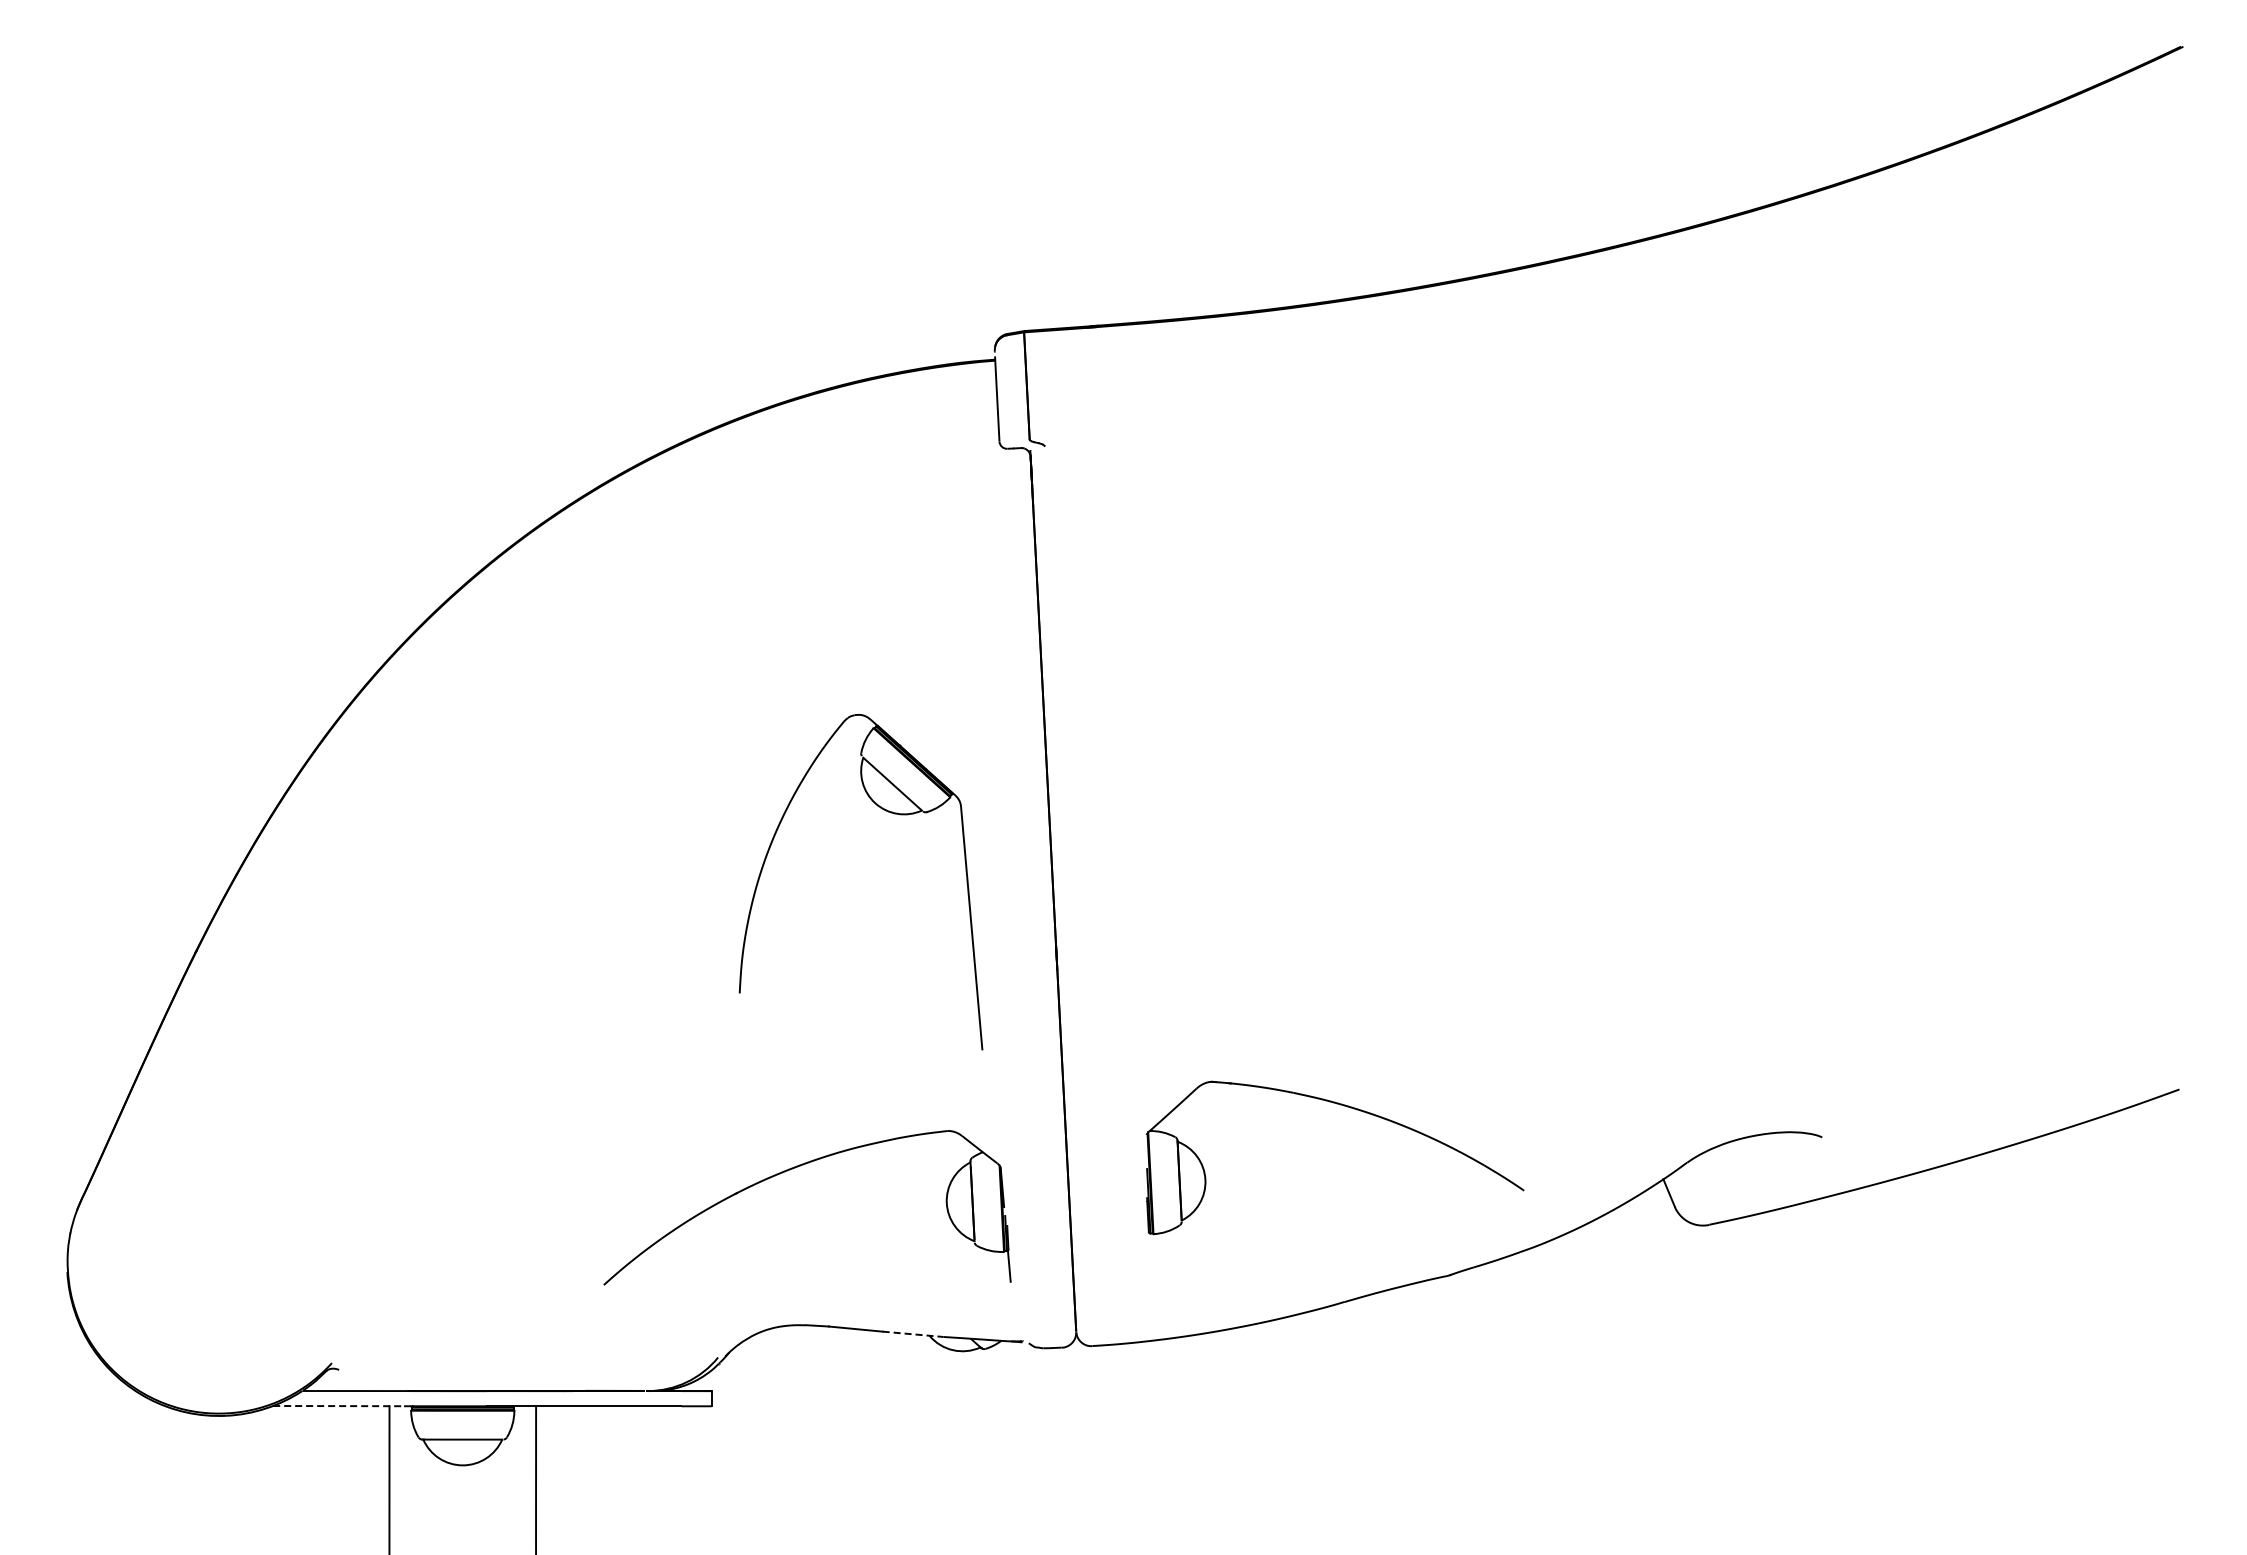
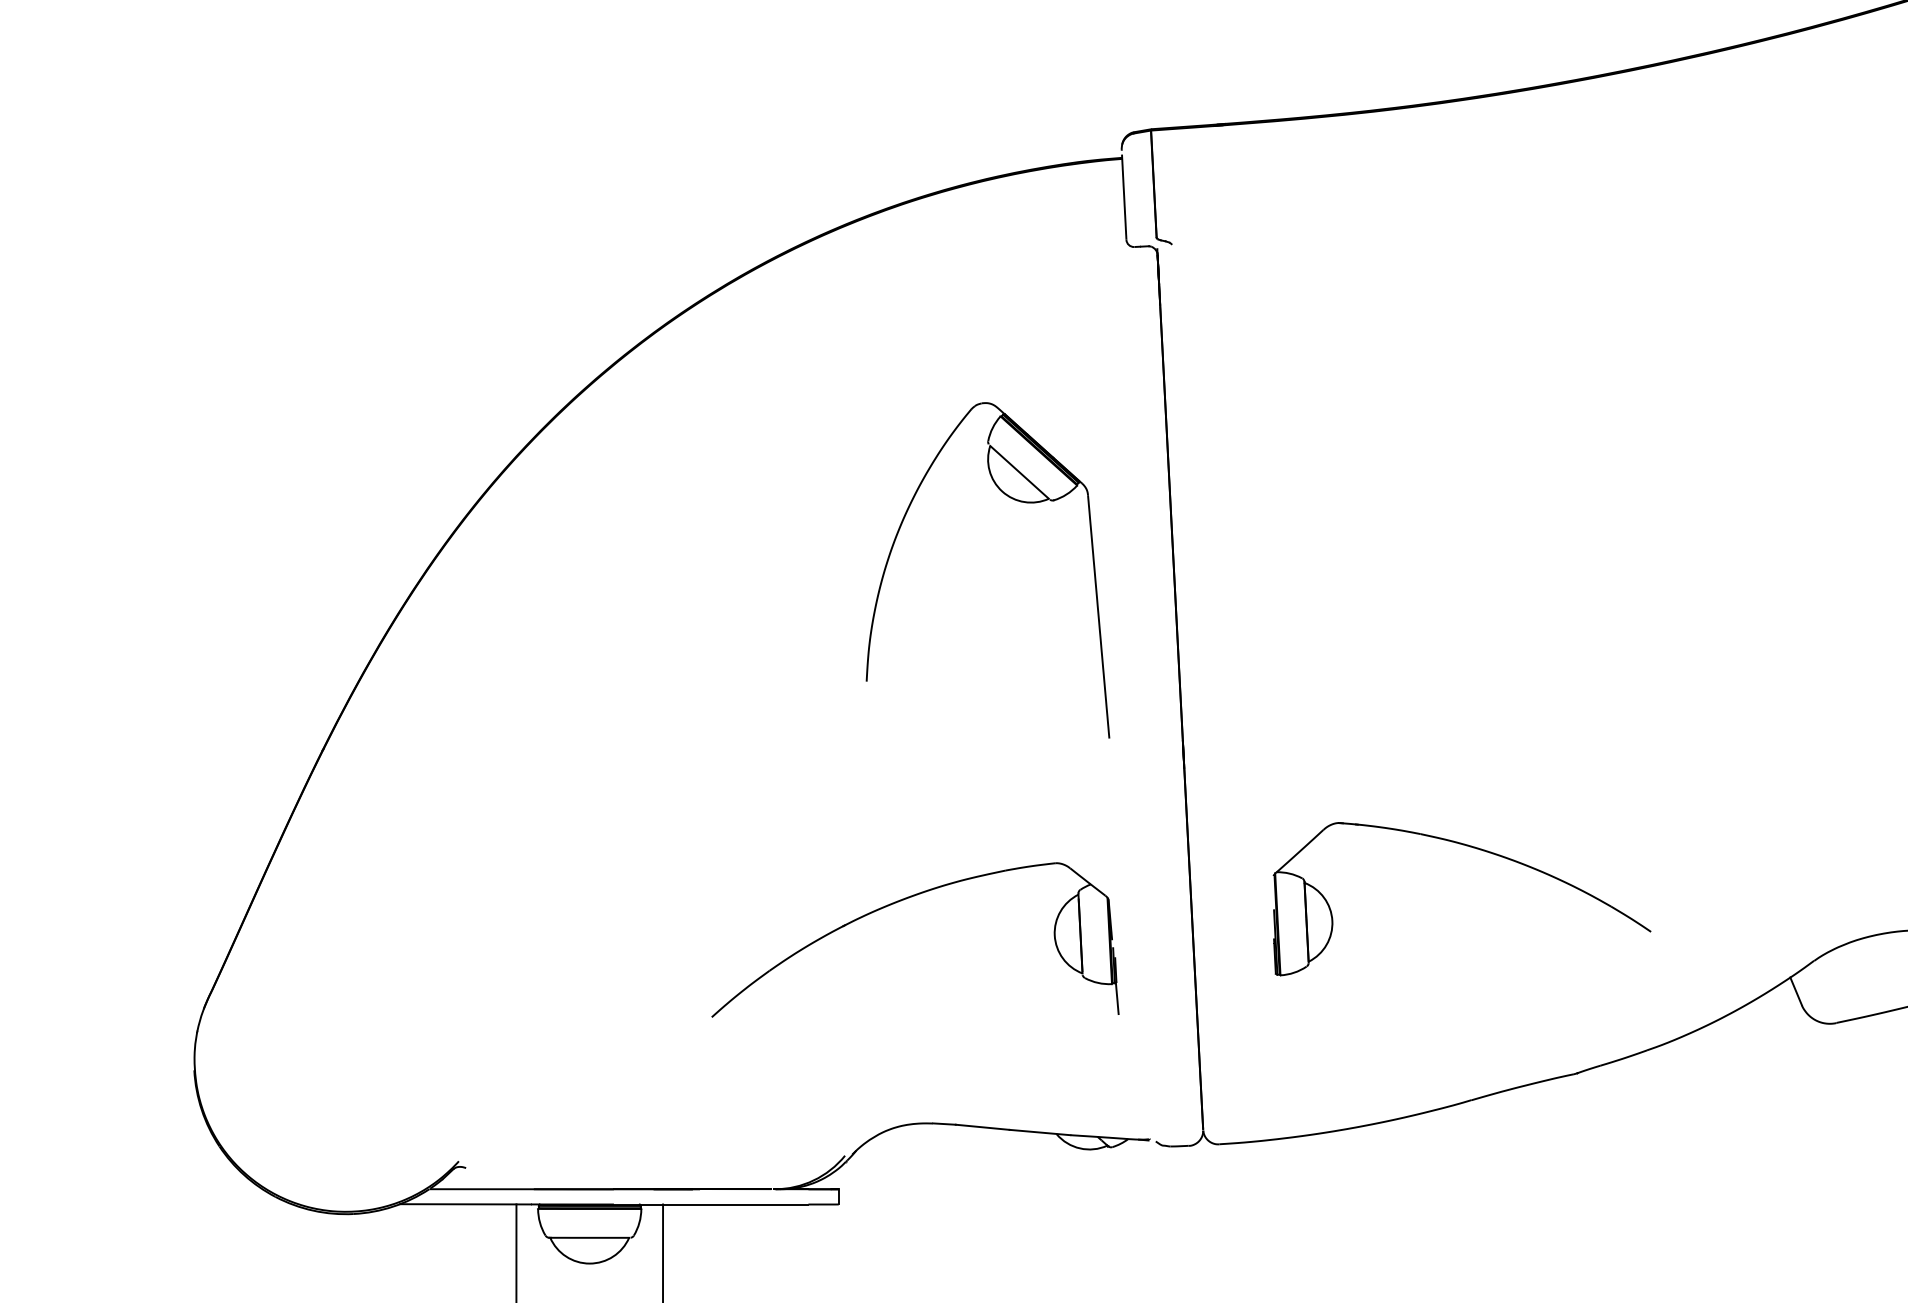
part: (885, 811) -> (1012, 499), moved
part: (1350, 1108) -> (1477, 849), moved
part: (790, 1170) -> (898, 902), moved
line: (913, 1334) -> (1040, 1132), dashed -> solid
line: (339, 1406) -> (466, 1204), dashed -> solid

